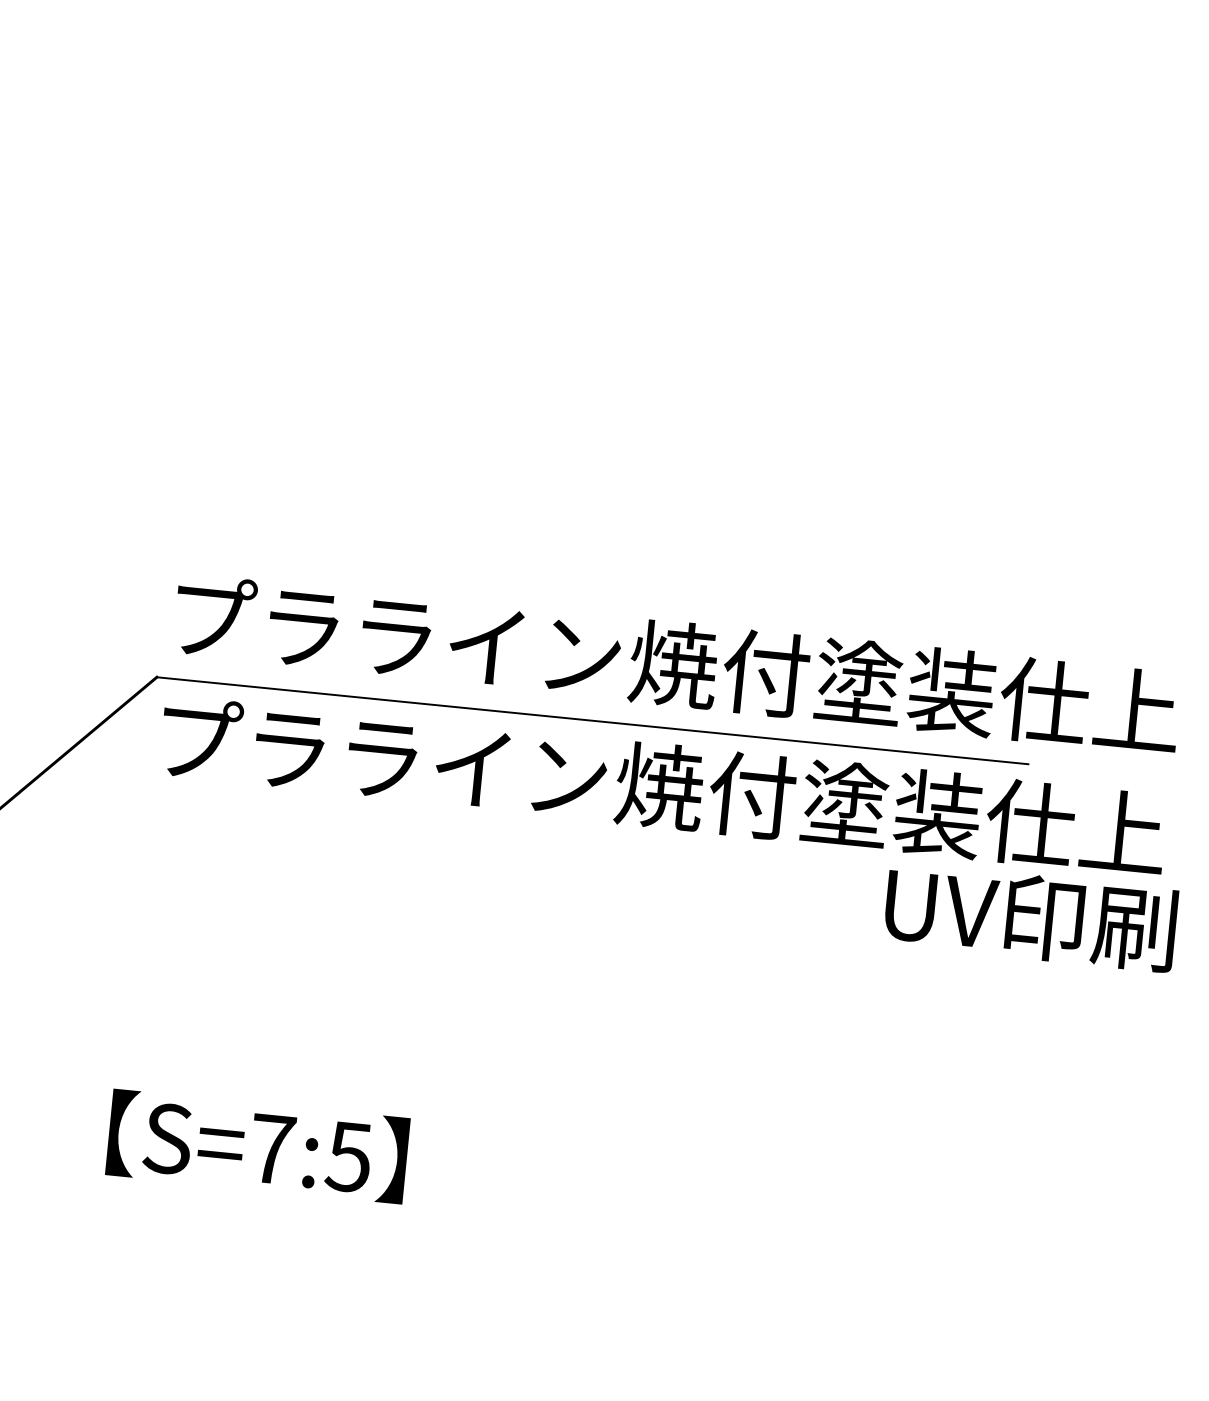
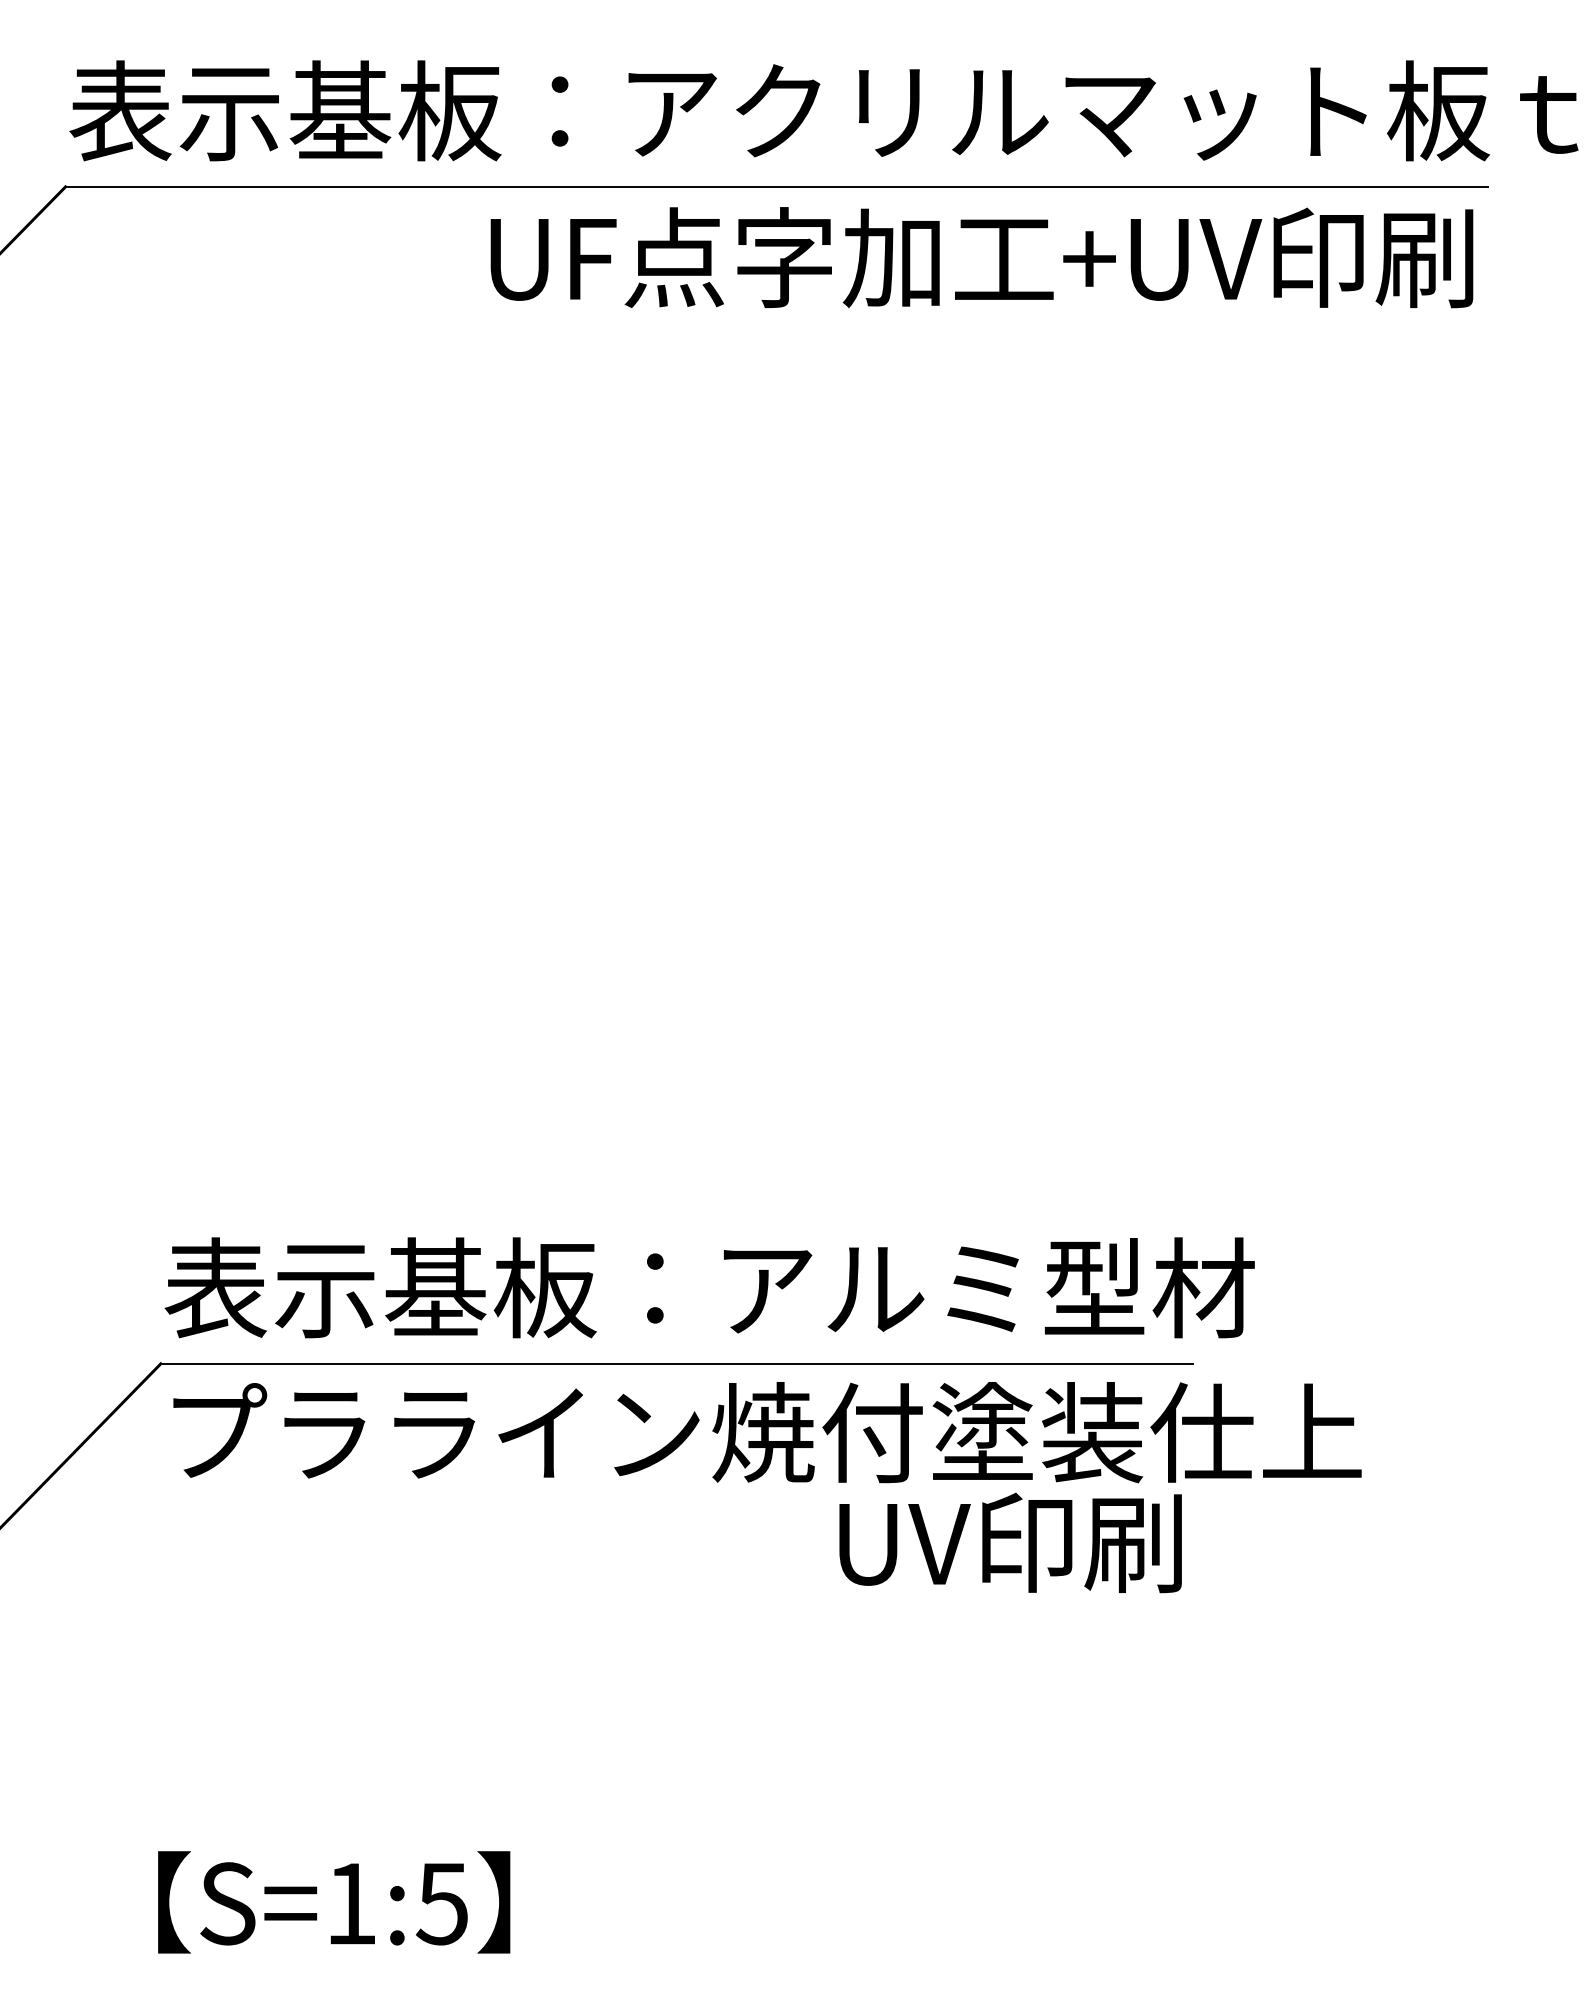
text: (672, 663) -> (763, 1287), プラライン焼付塗装仕上 -> 表示基板：アルミ型材
text: (1030, 916) -> (1010, 1542), moved
text: (272, 1149) -> (351, 1903), S=7:5 -> S=1:5

